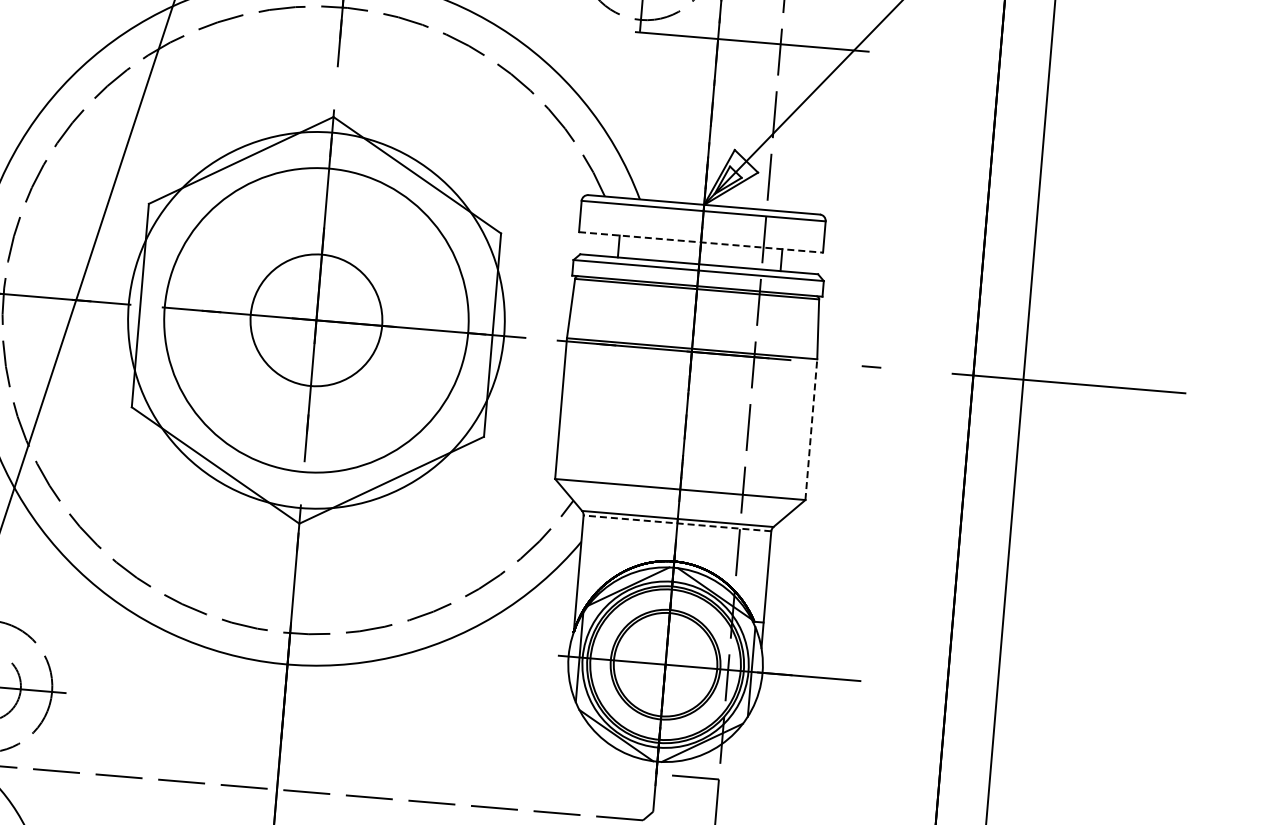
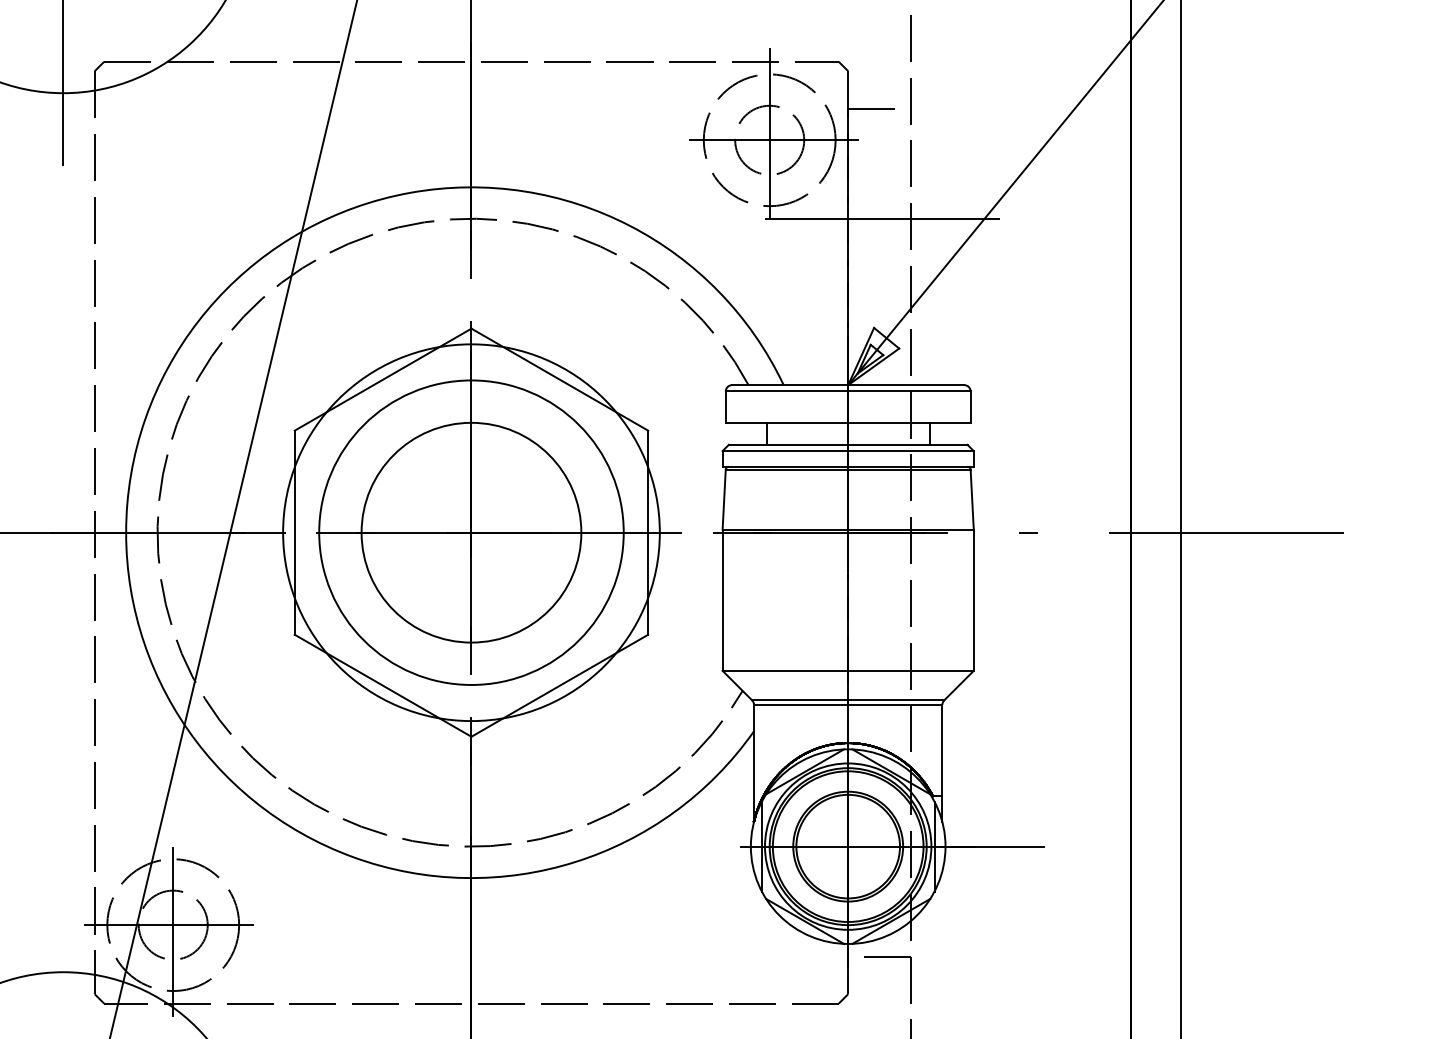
line: (701, 242) -> (848, 422), dashed -> solid
circle: (316, 320) -> (471, 532), size x1.67
line: (811, 429) -> (973, 600), dashed -> solid
line: (676, 523) -> (847, 704), dashed -> solid

